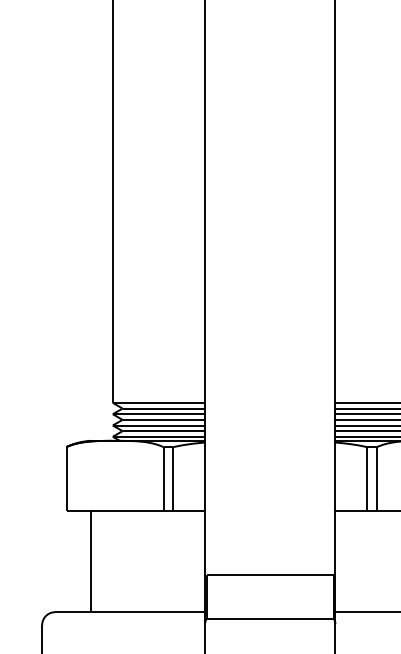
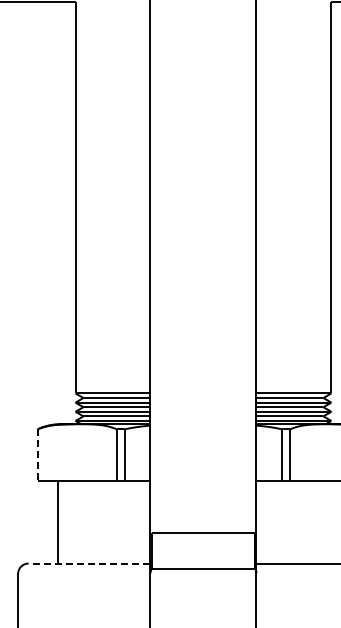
line: (66, 479) -> (37, 455), solid -> dashed
line: (130, 612) -> (89, 563), solid -> dashed

